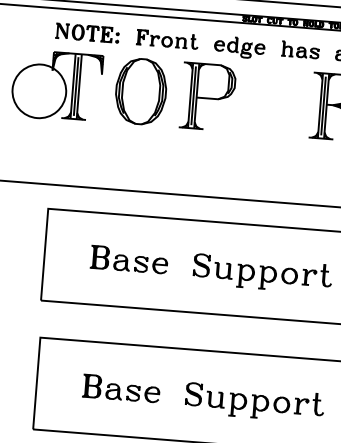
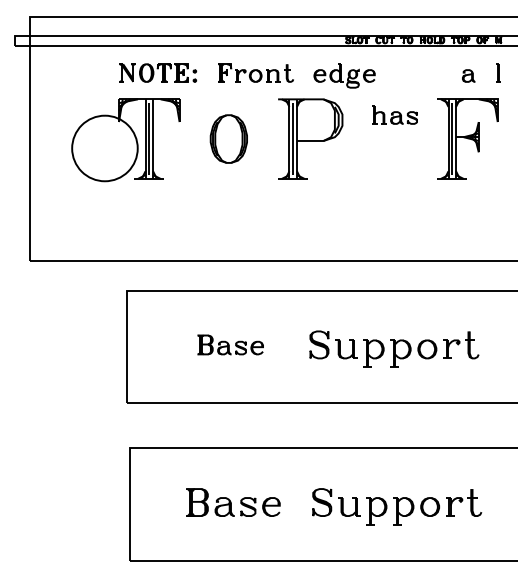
part: (300, 49) -> (394, 114), moved
part: (140, 91) -> (228, 138), size x0.6
part: (129, 259) -> (230, 344), size x0.7

